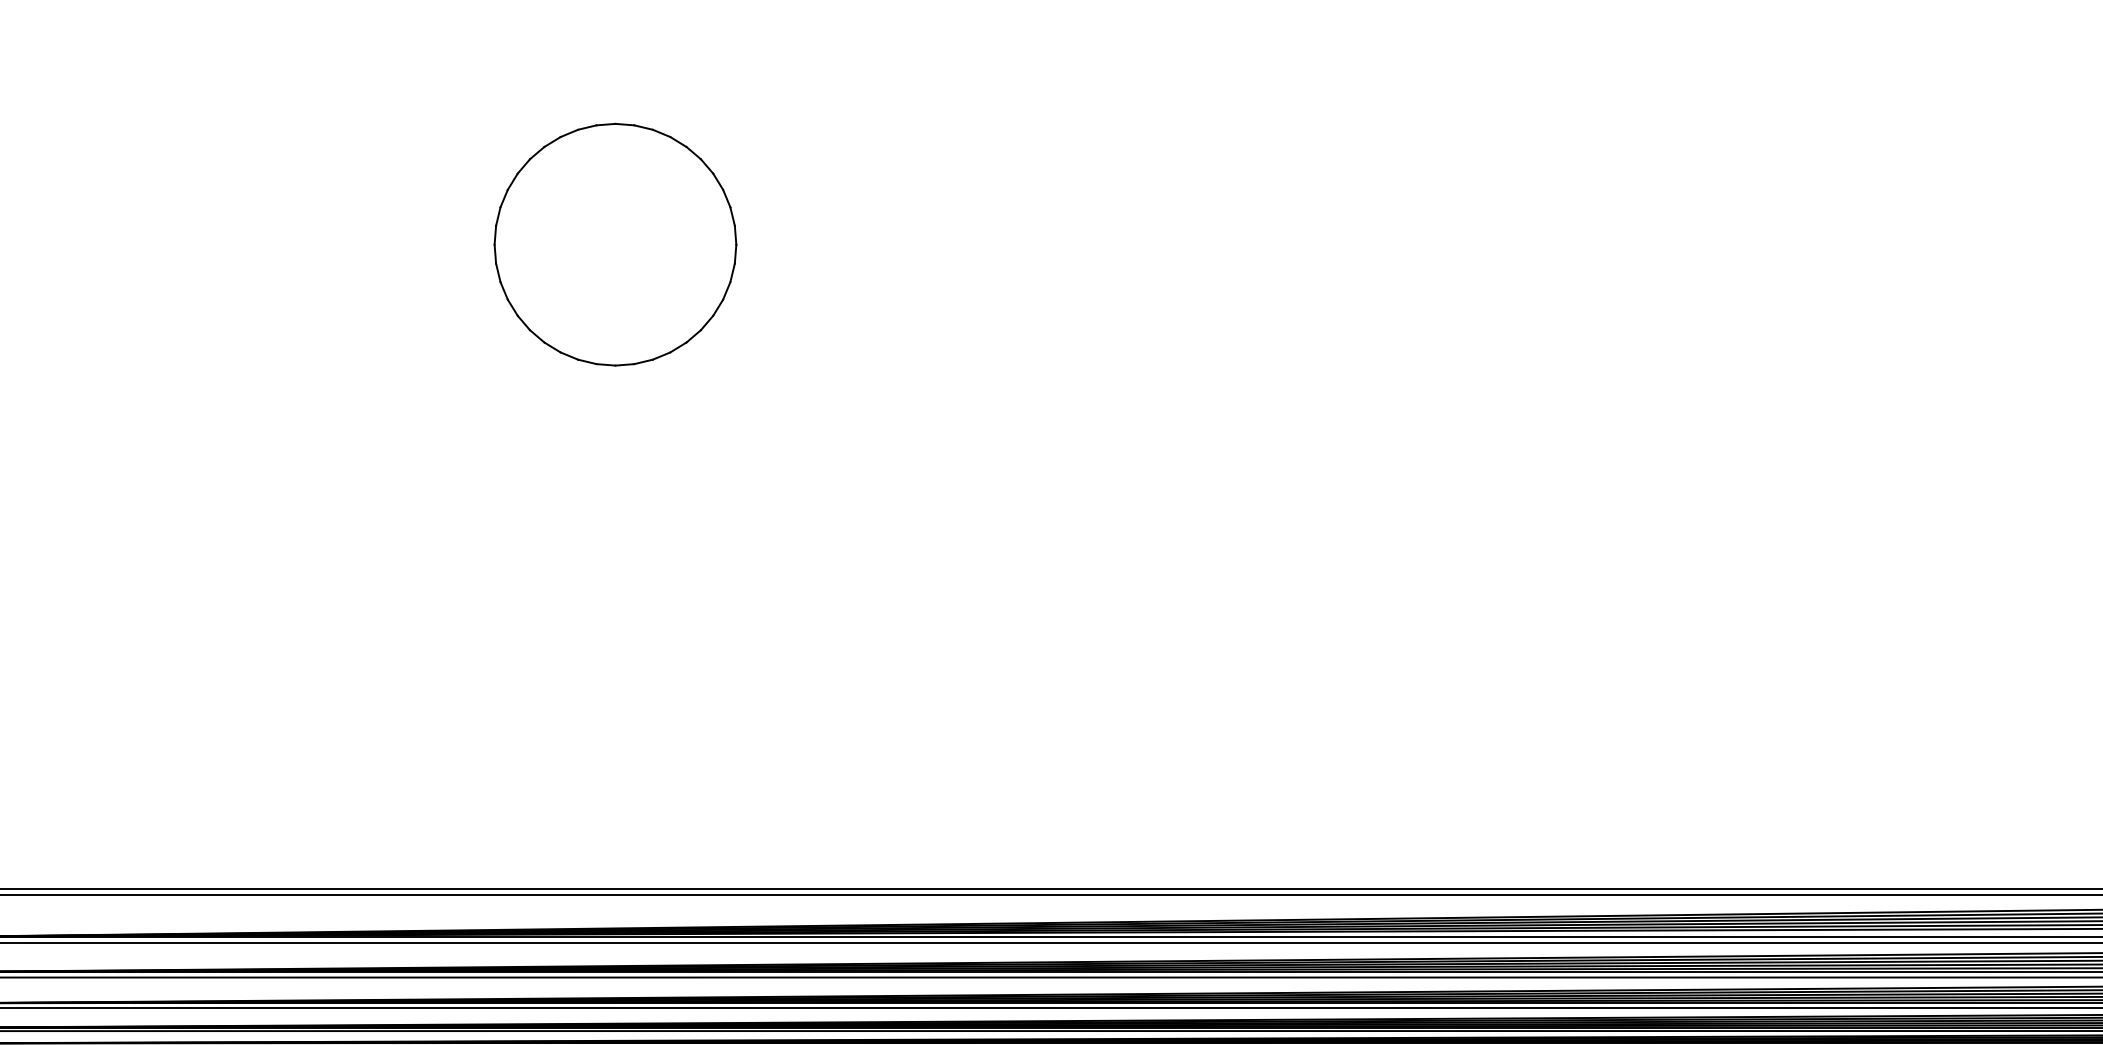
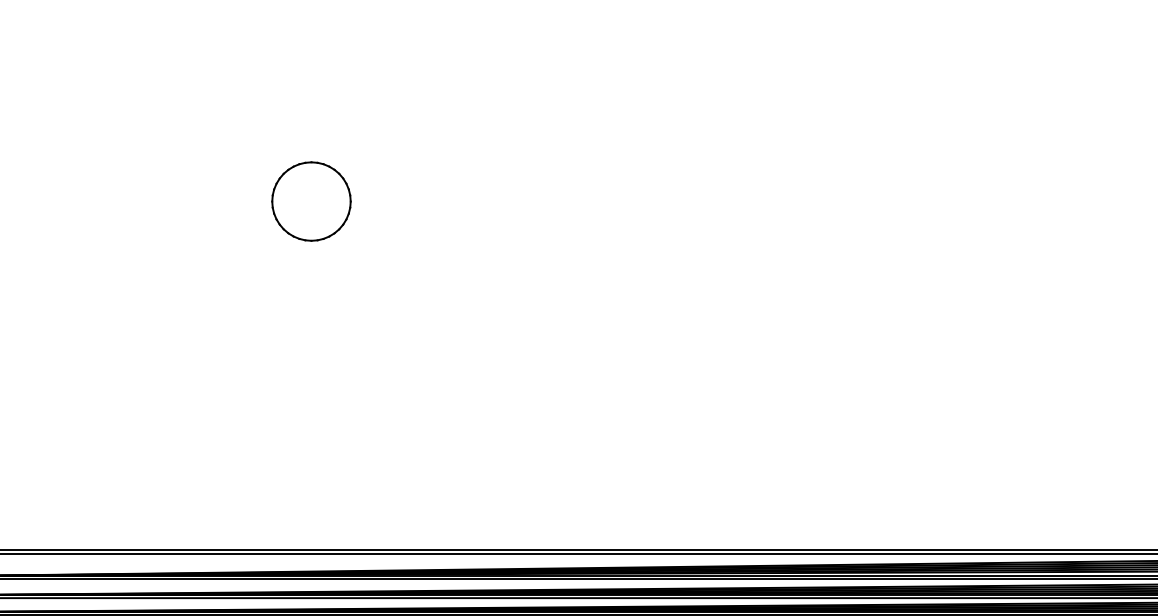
part: (615, 244) -> (311, 201), size x0.6

